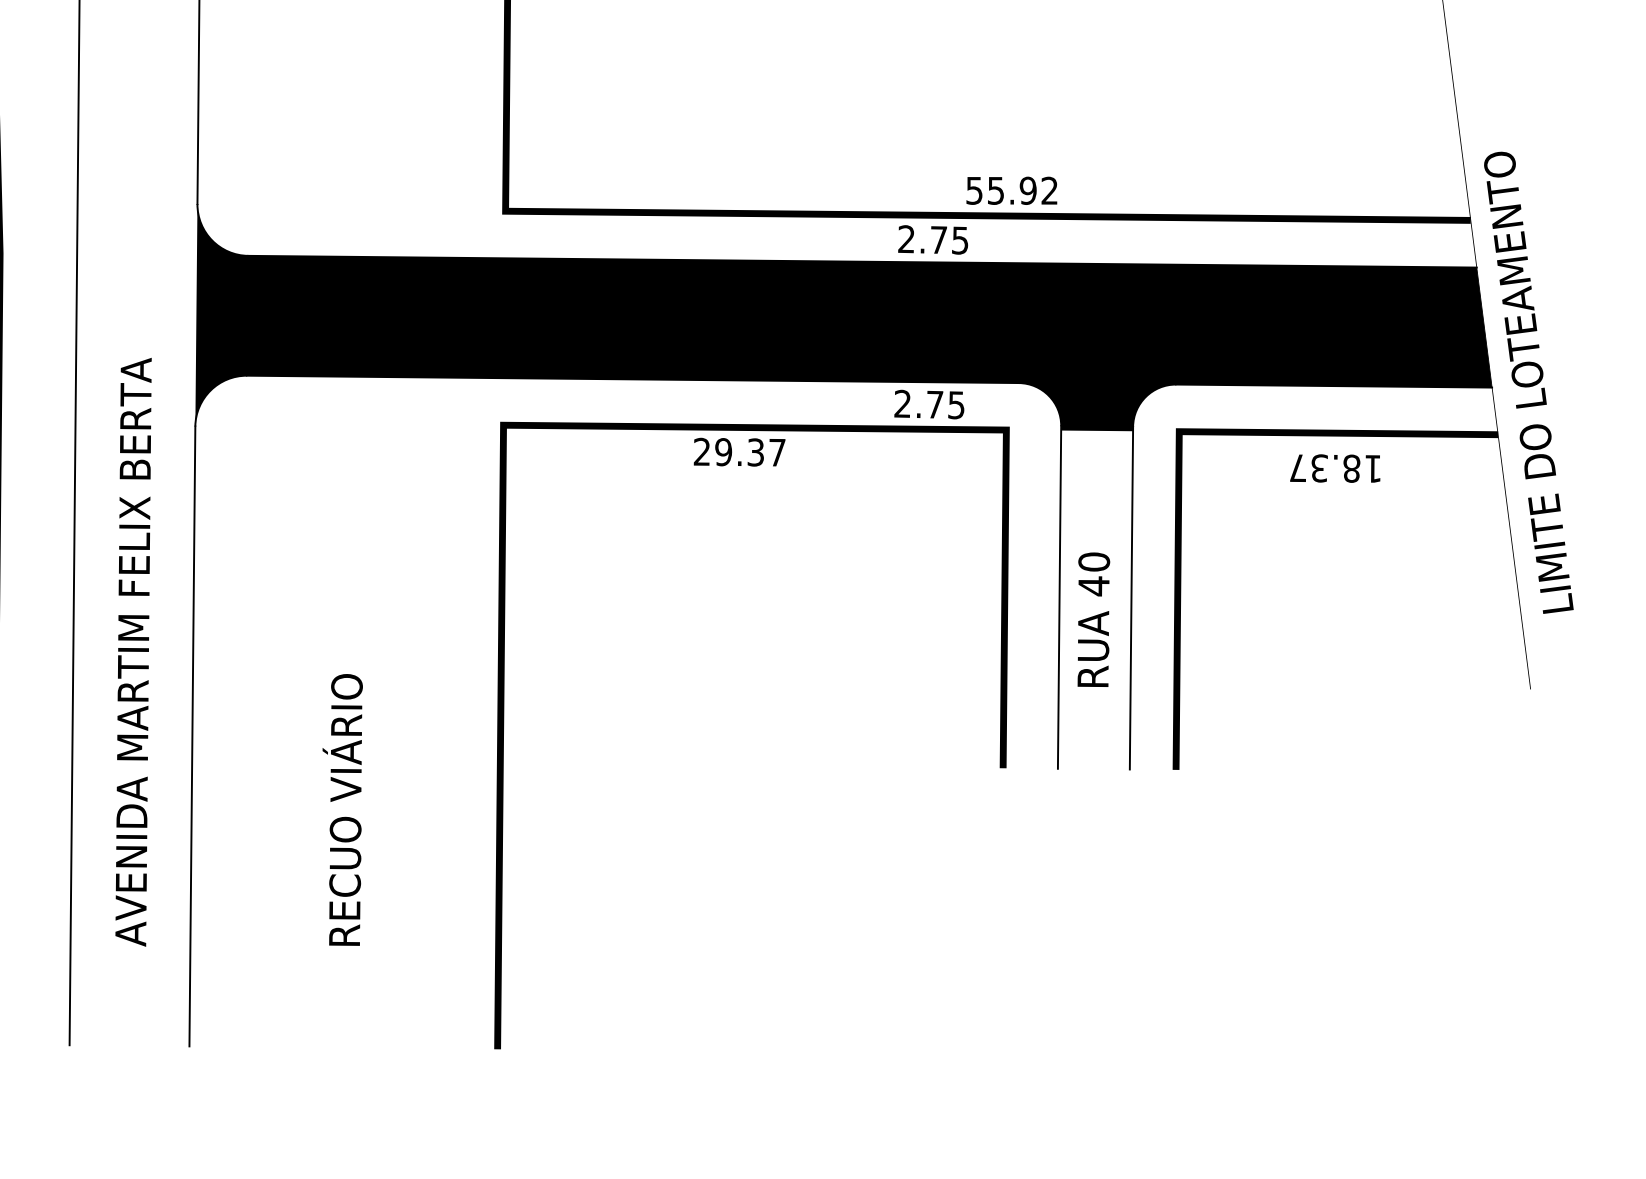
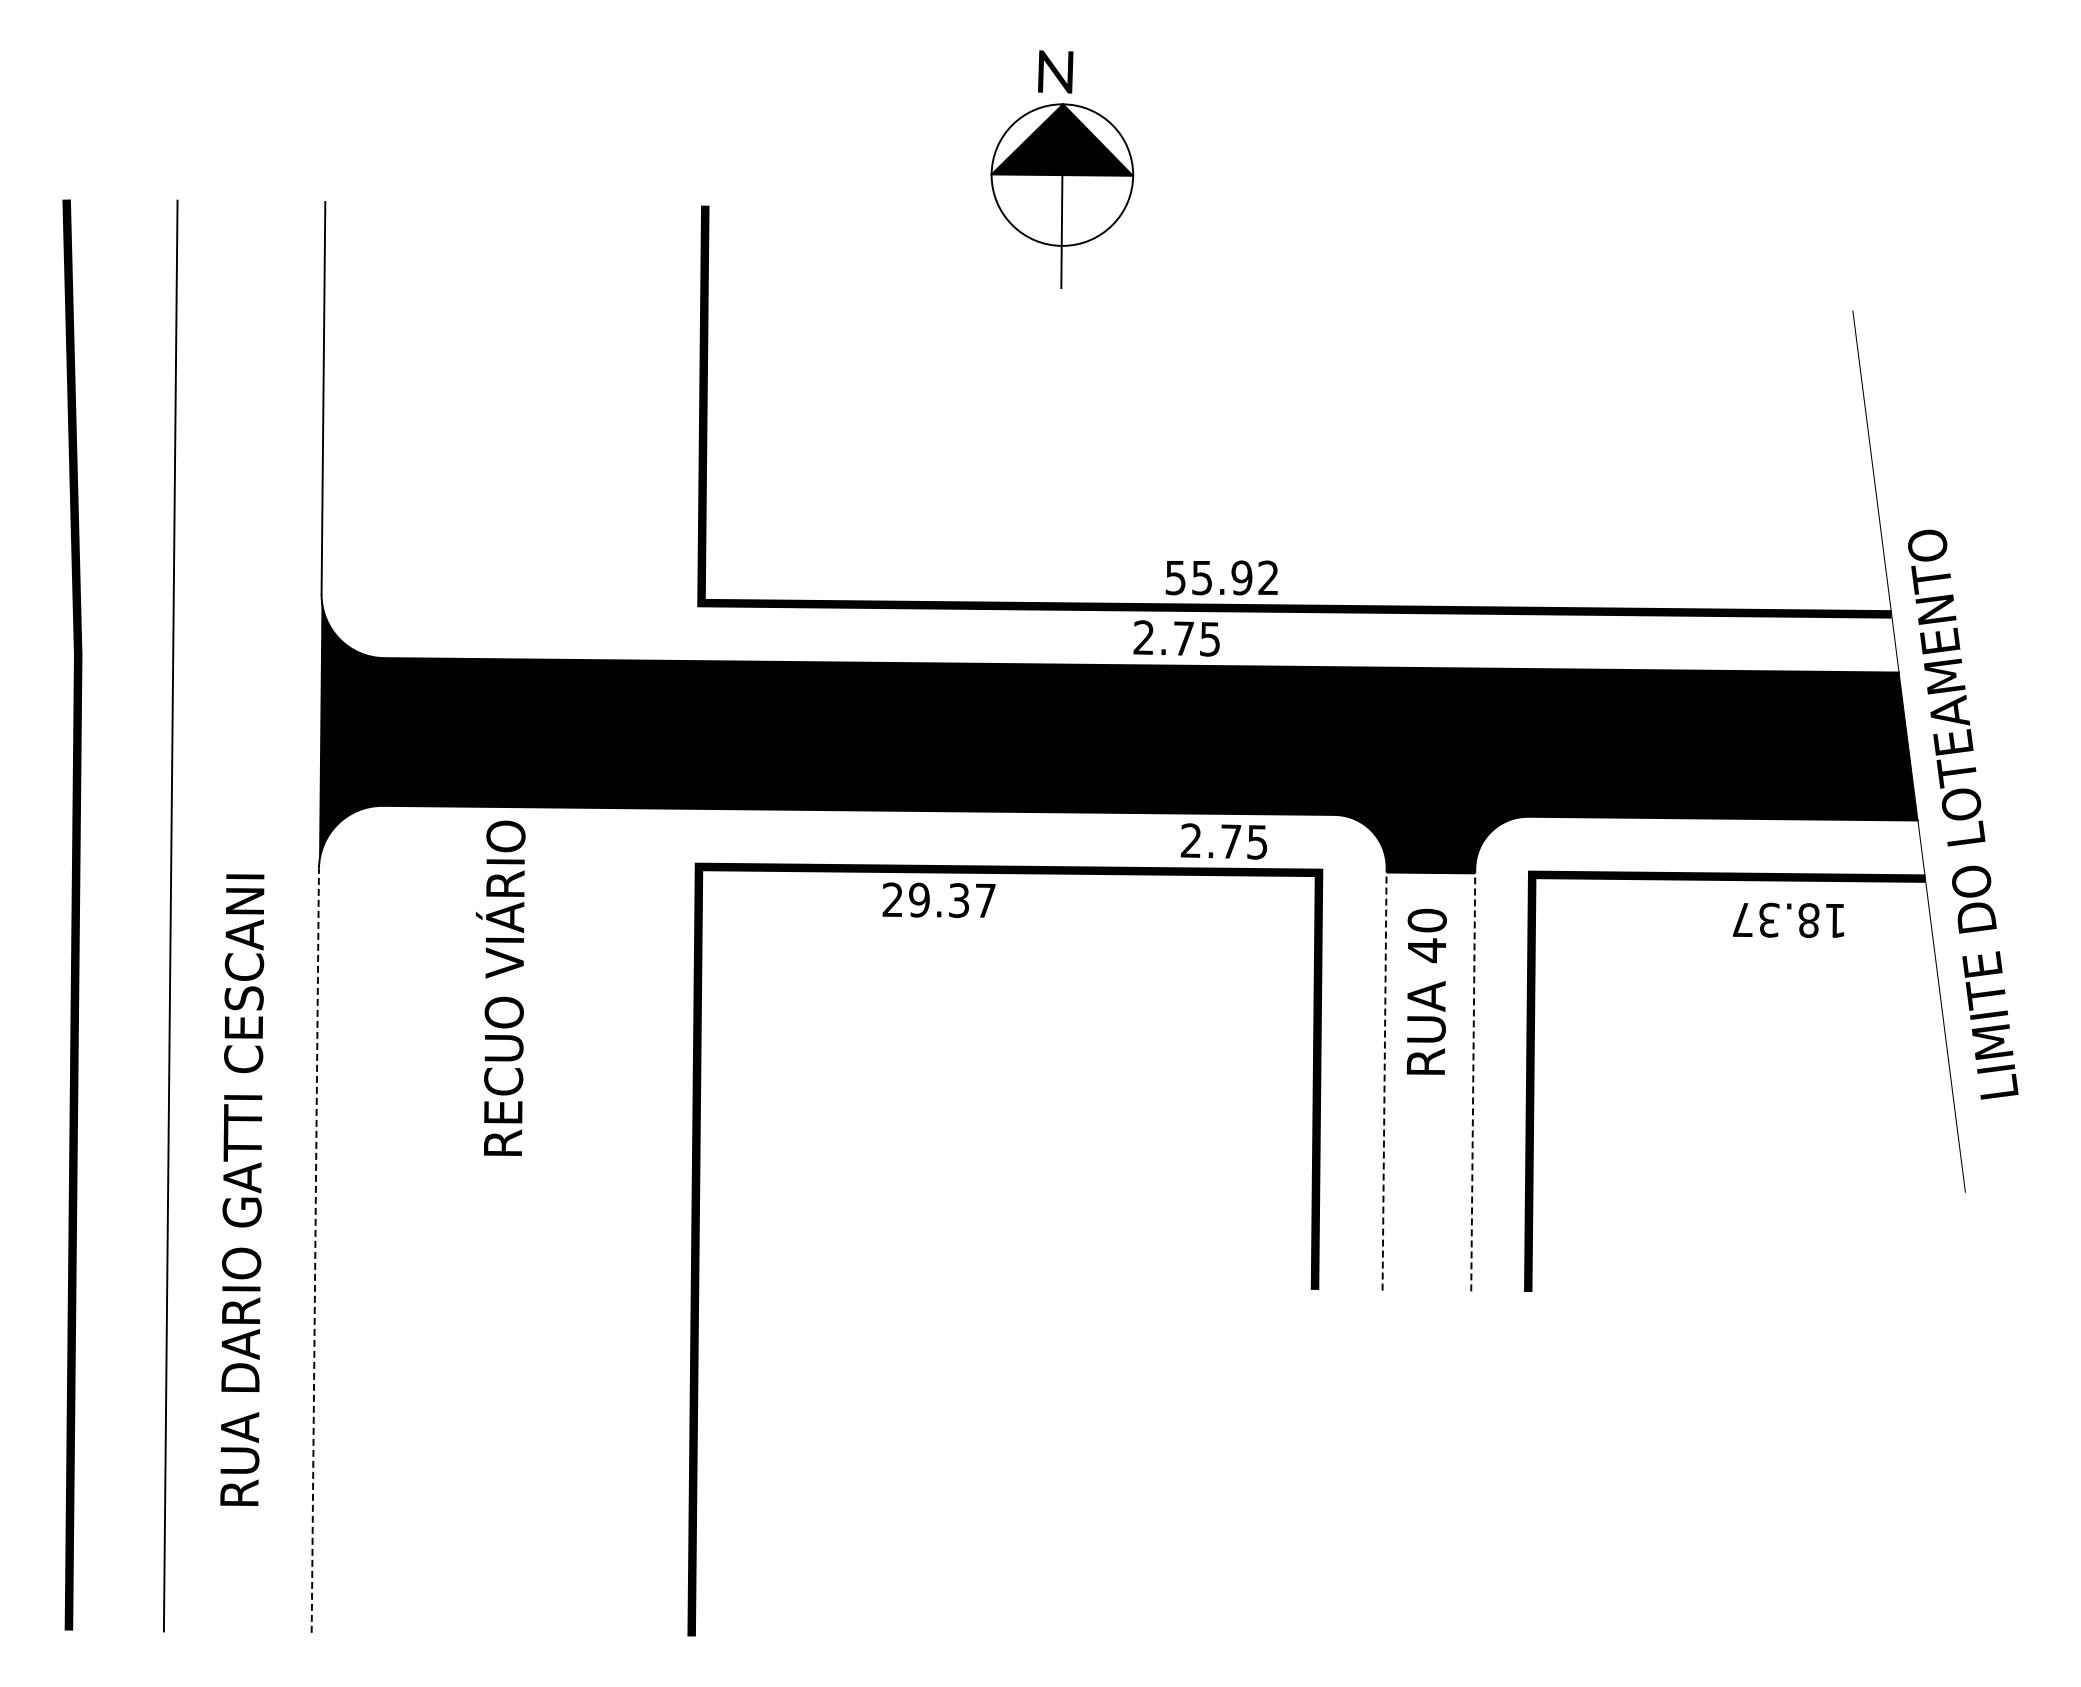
text: (1011, 190) -> (1221, 577), moved
text: (932, 239) -> (1176, 638), moved
text: (739, 451) -> (938, 899), moved
text: (1335, 468) -> (1788, 920), moved
line: (1059, 596) -> (1384, 1078), solid -> dashed
line: (1131, 597) -> (1473, 1079), solid -> dashed
text: (1093, 619) -> (1426, 991), moved
text: (133, 651) -> (242, 1146), AVENIDA MARTIM FELIX BERTA -> RUA DARIO GATTI CESCANI
line: (192, 736) -> (315, 1250), solid -> dashed
text: (342, 809) -> (500, 987), moved

